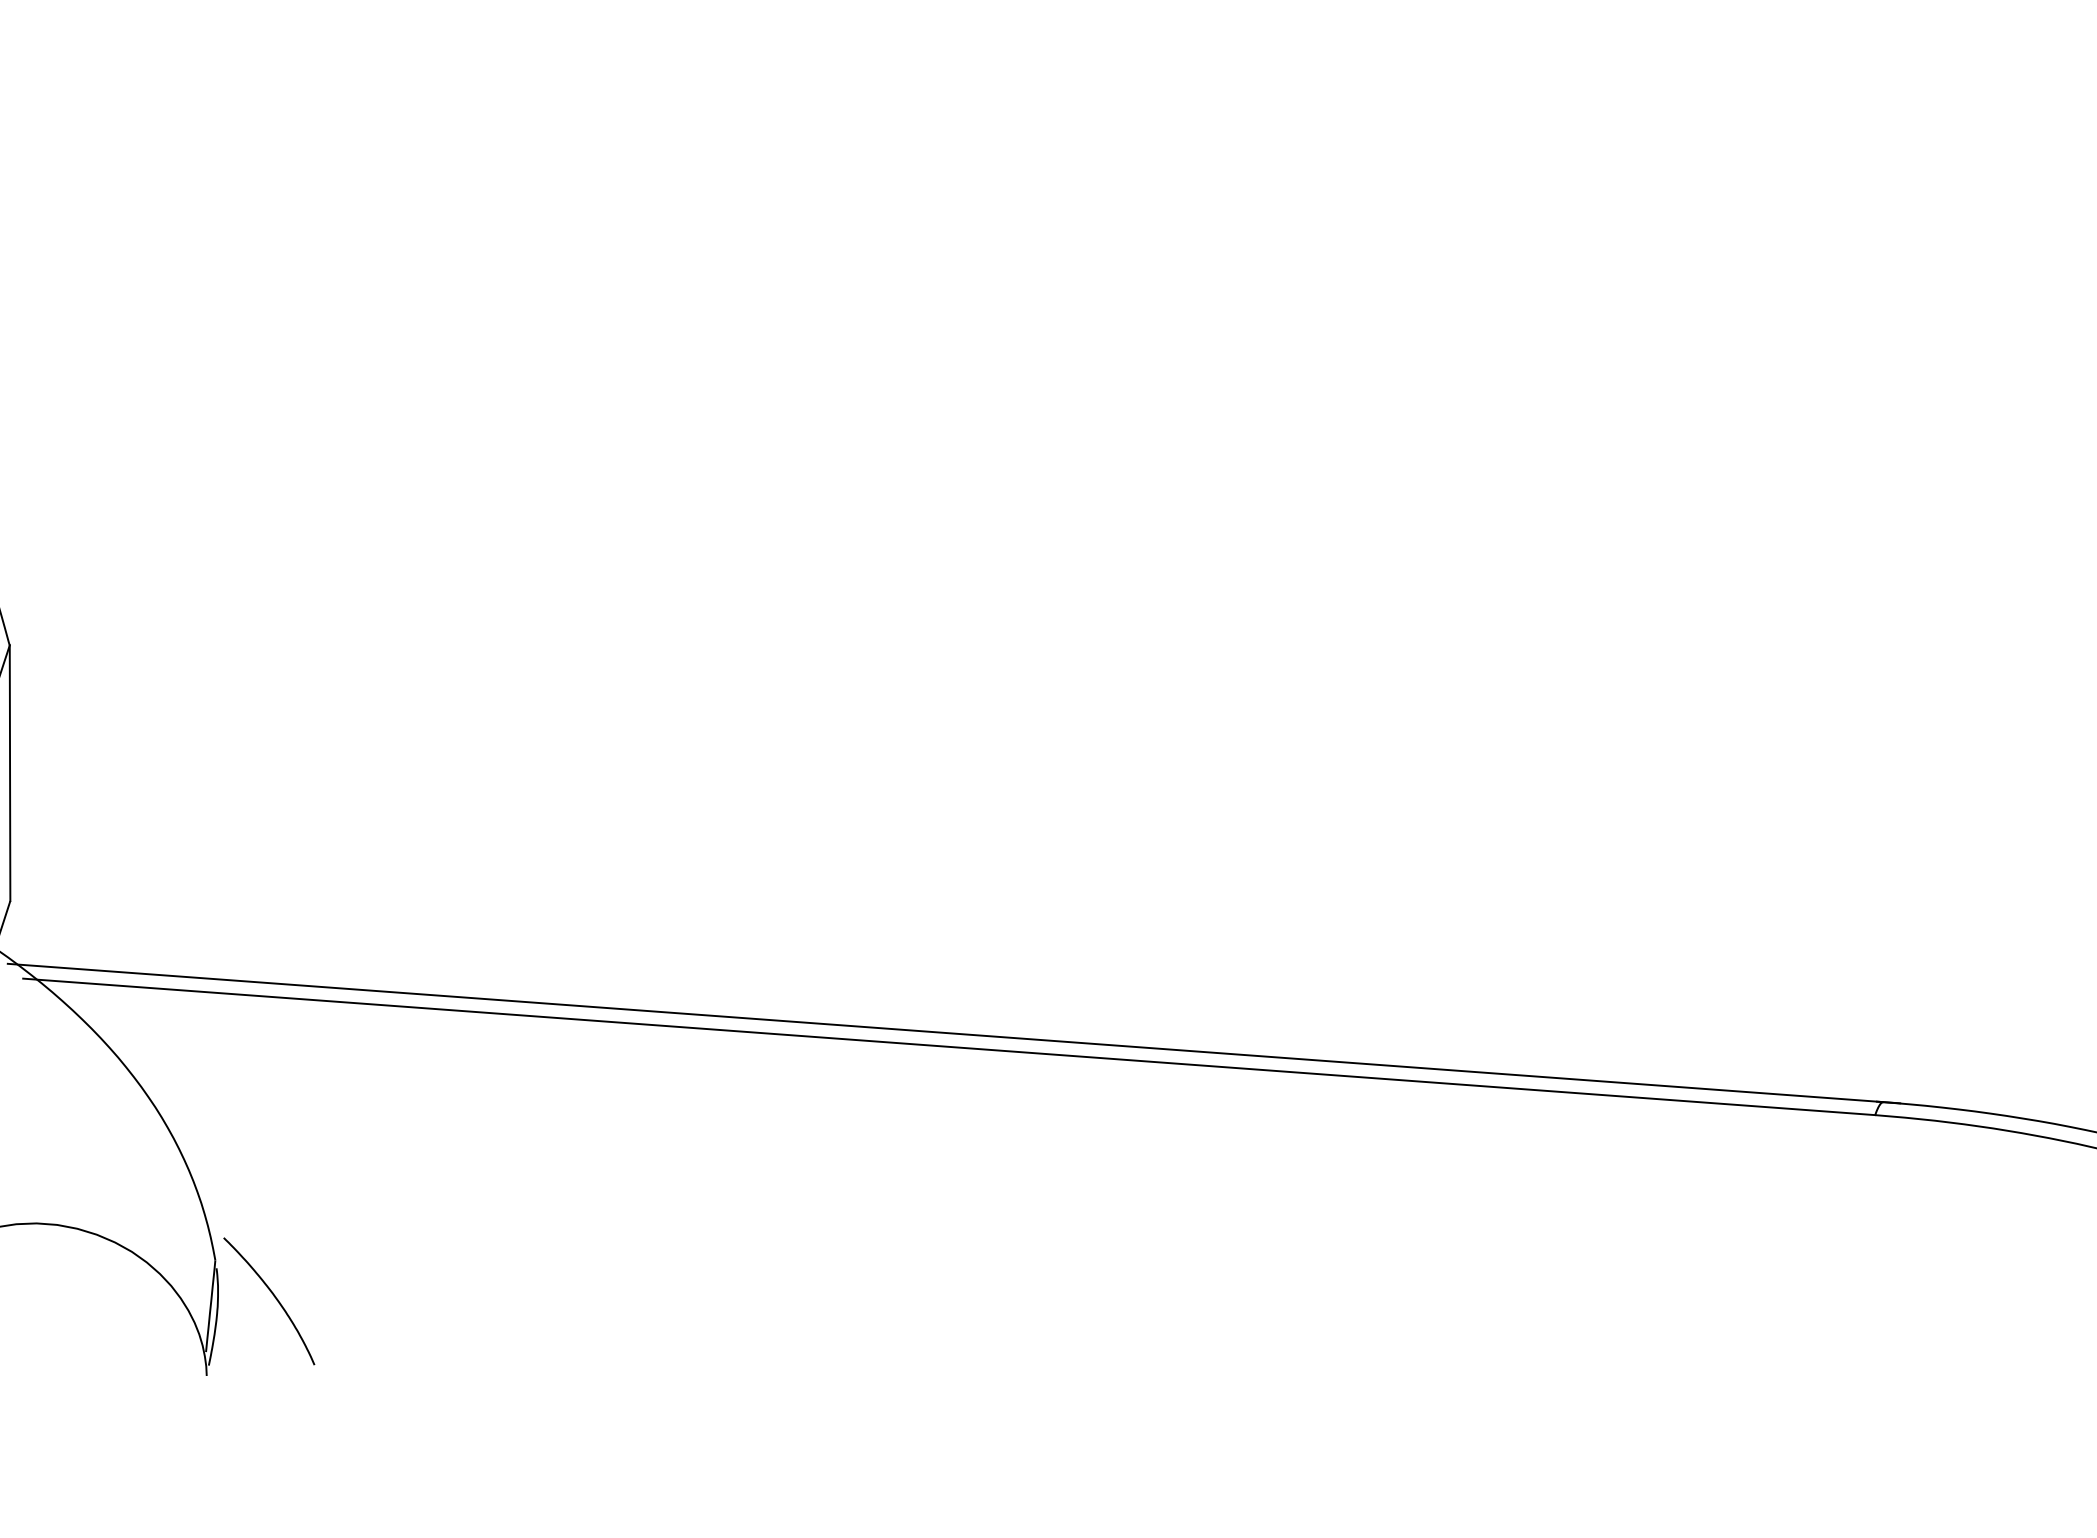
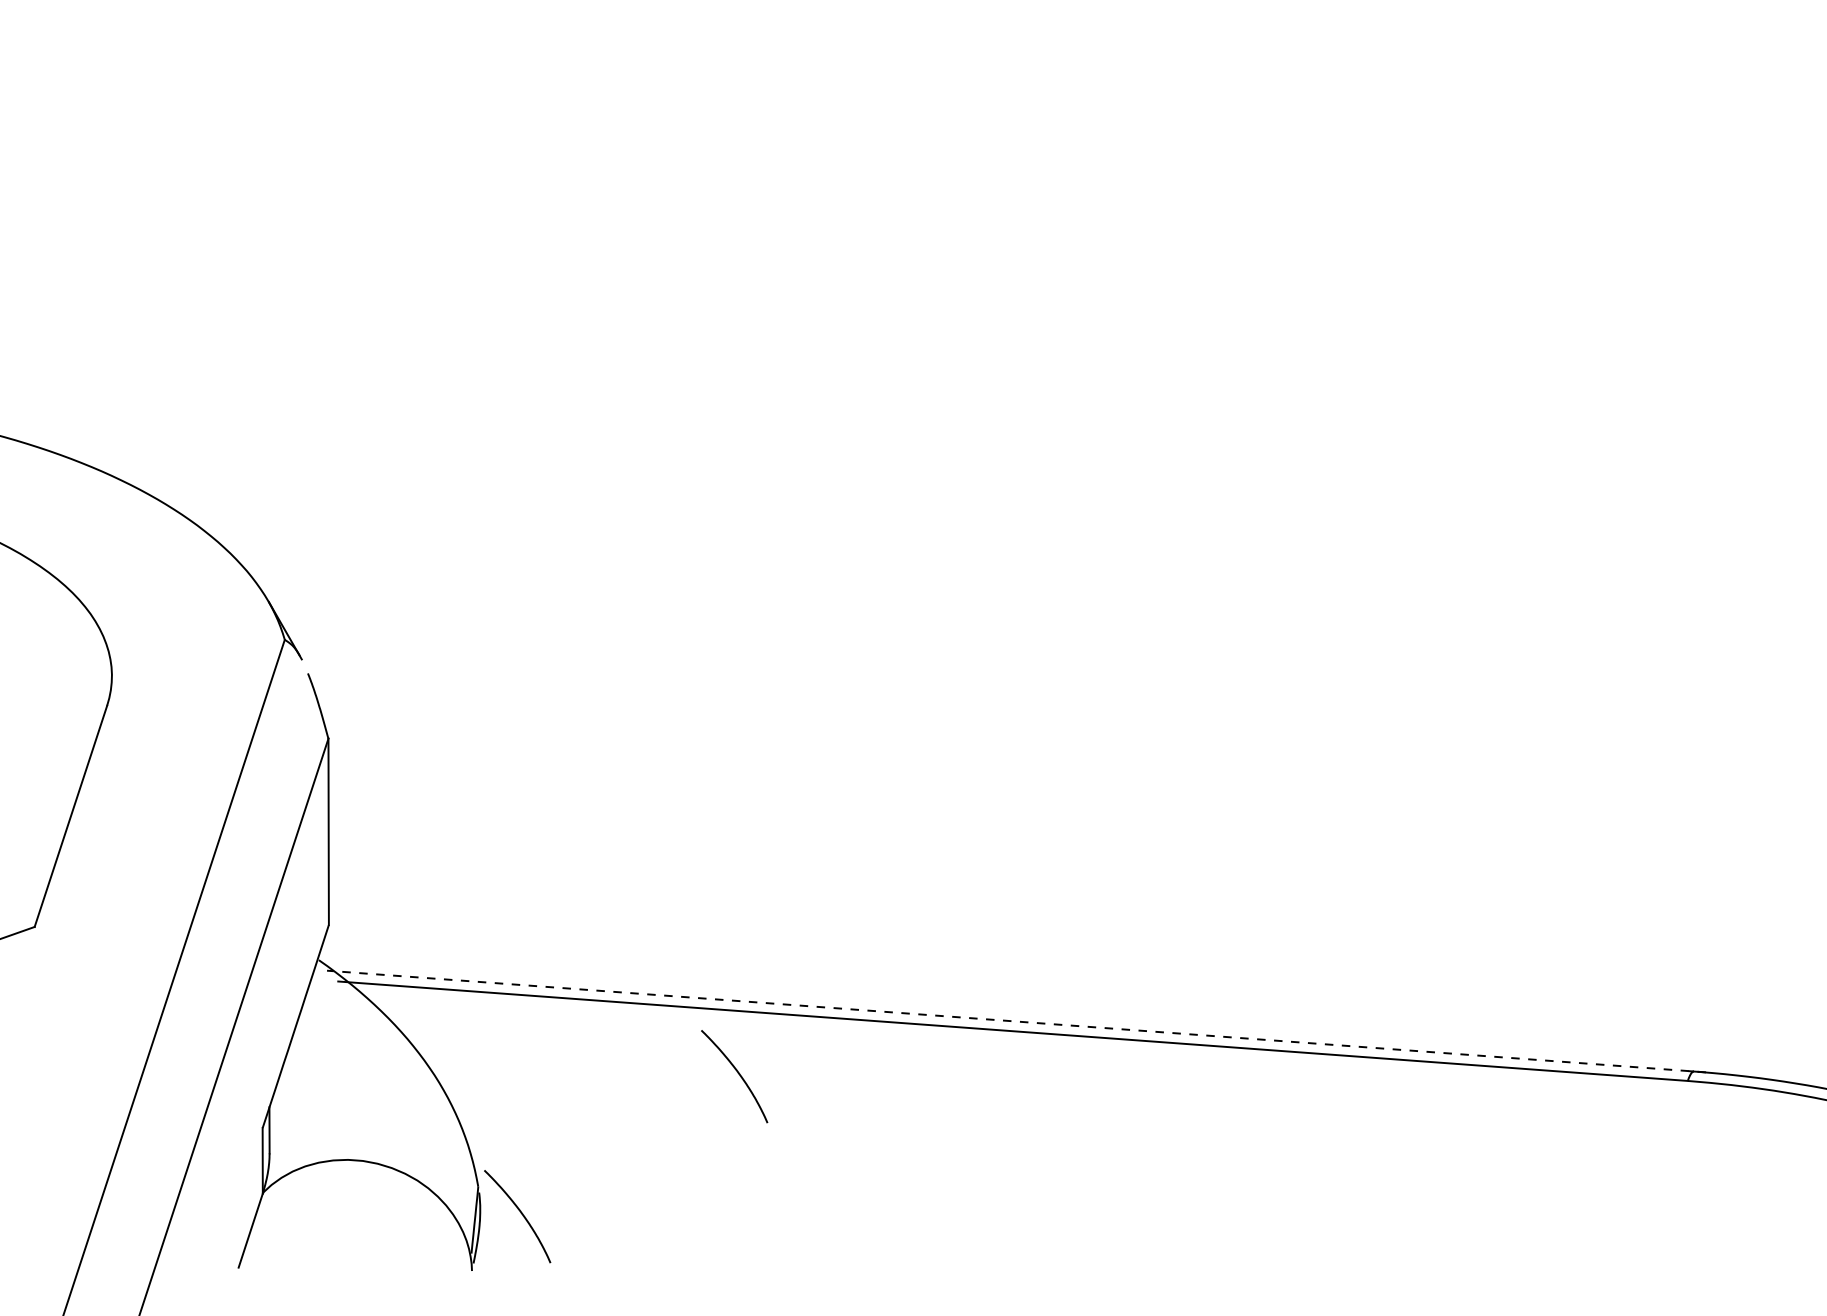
line: (953, 1033) -> (1016, 1021), solid -> dashed
curve: (571, 1104) -> (737, 1073), added

